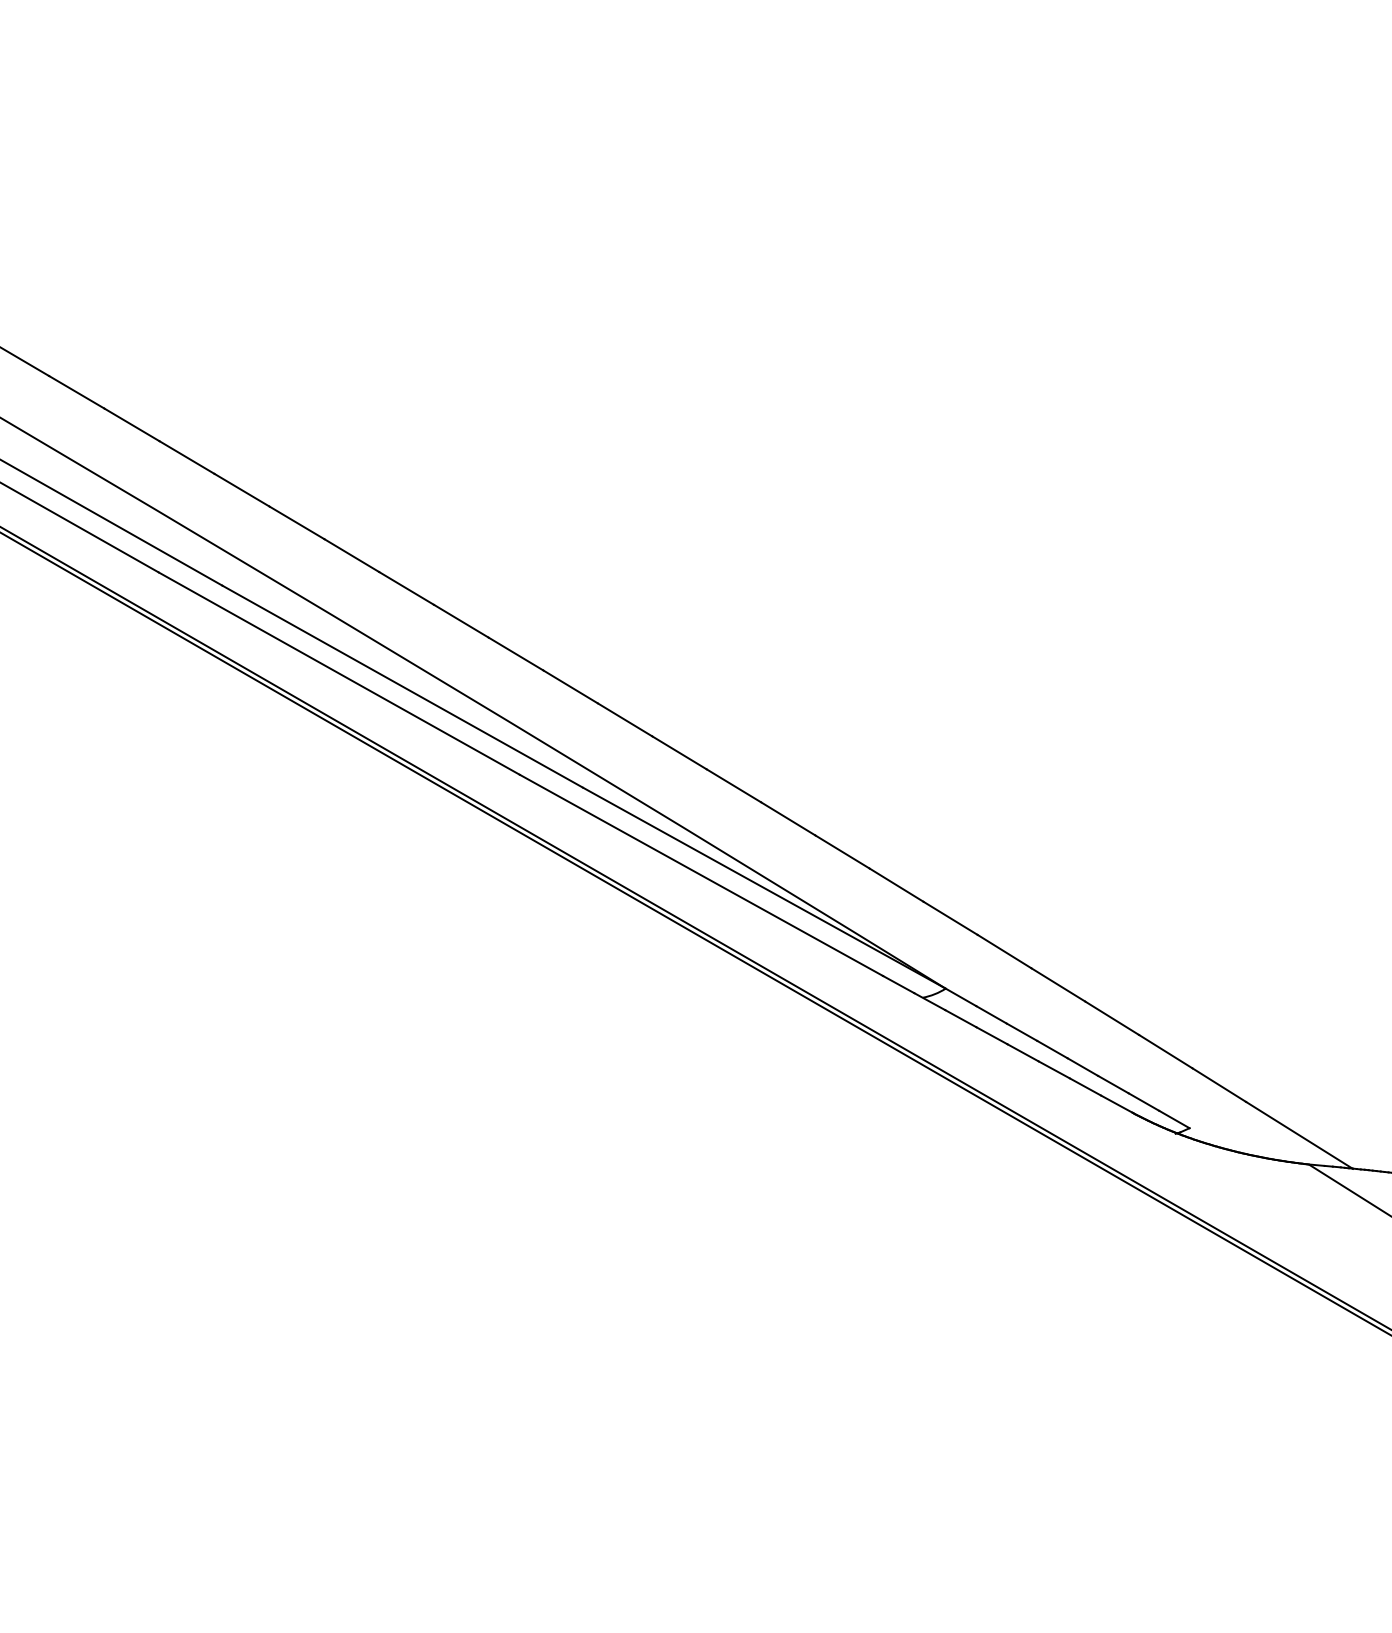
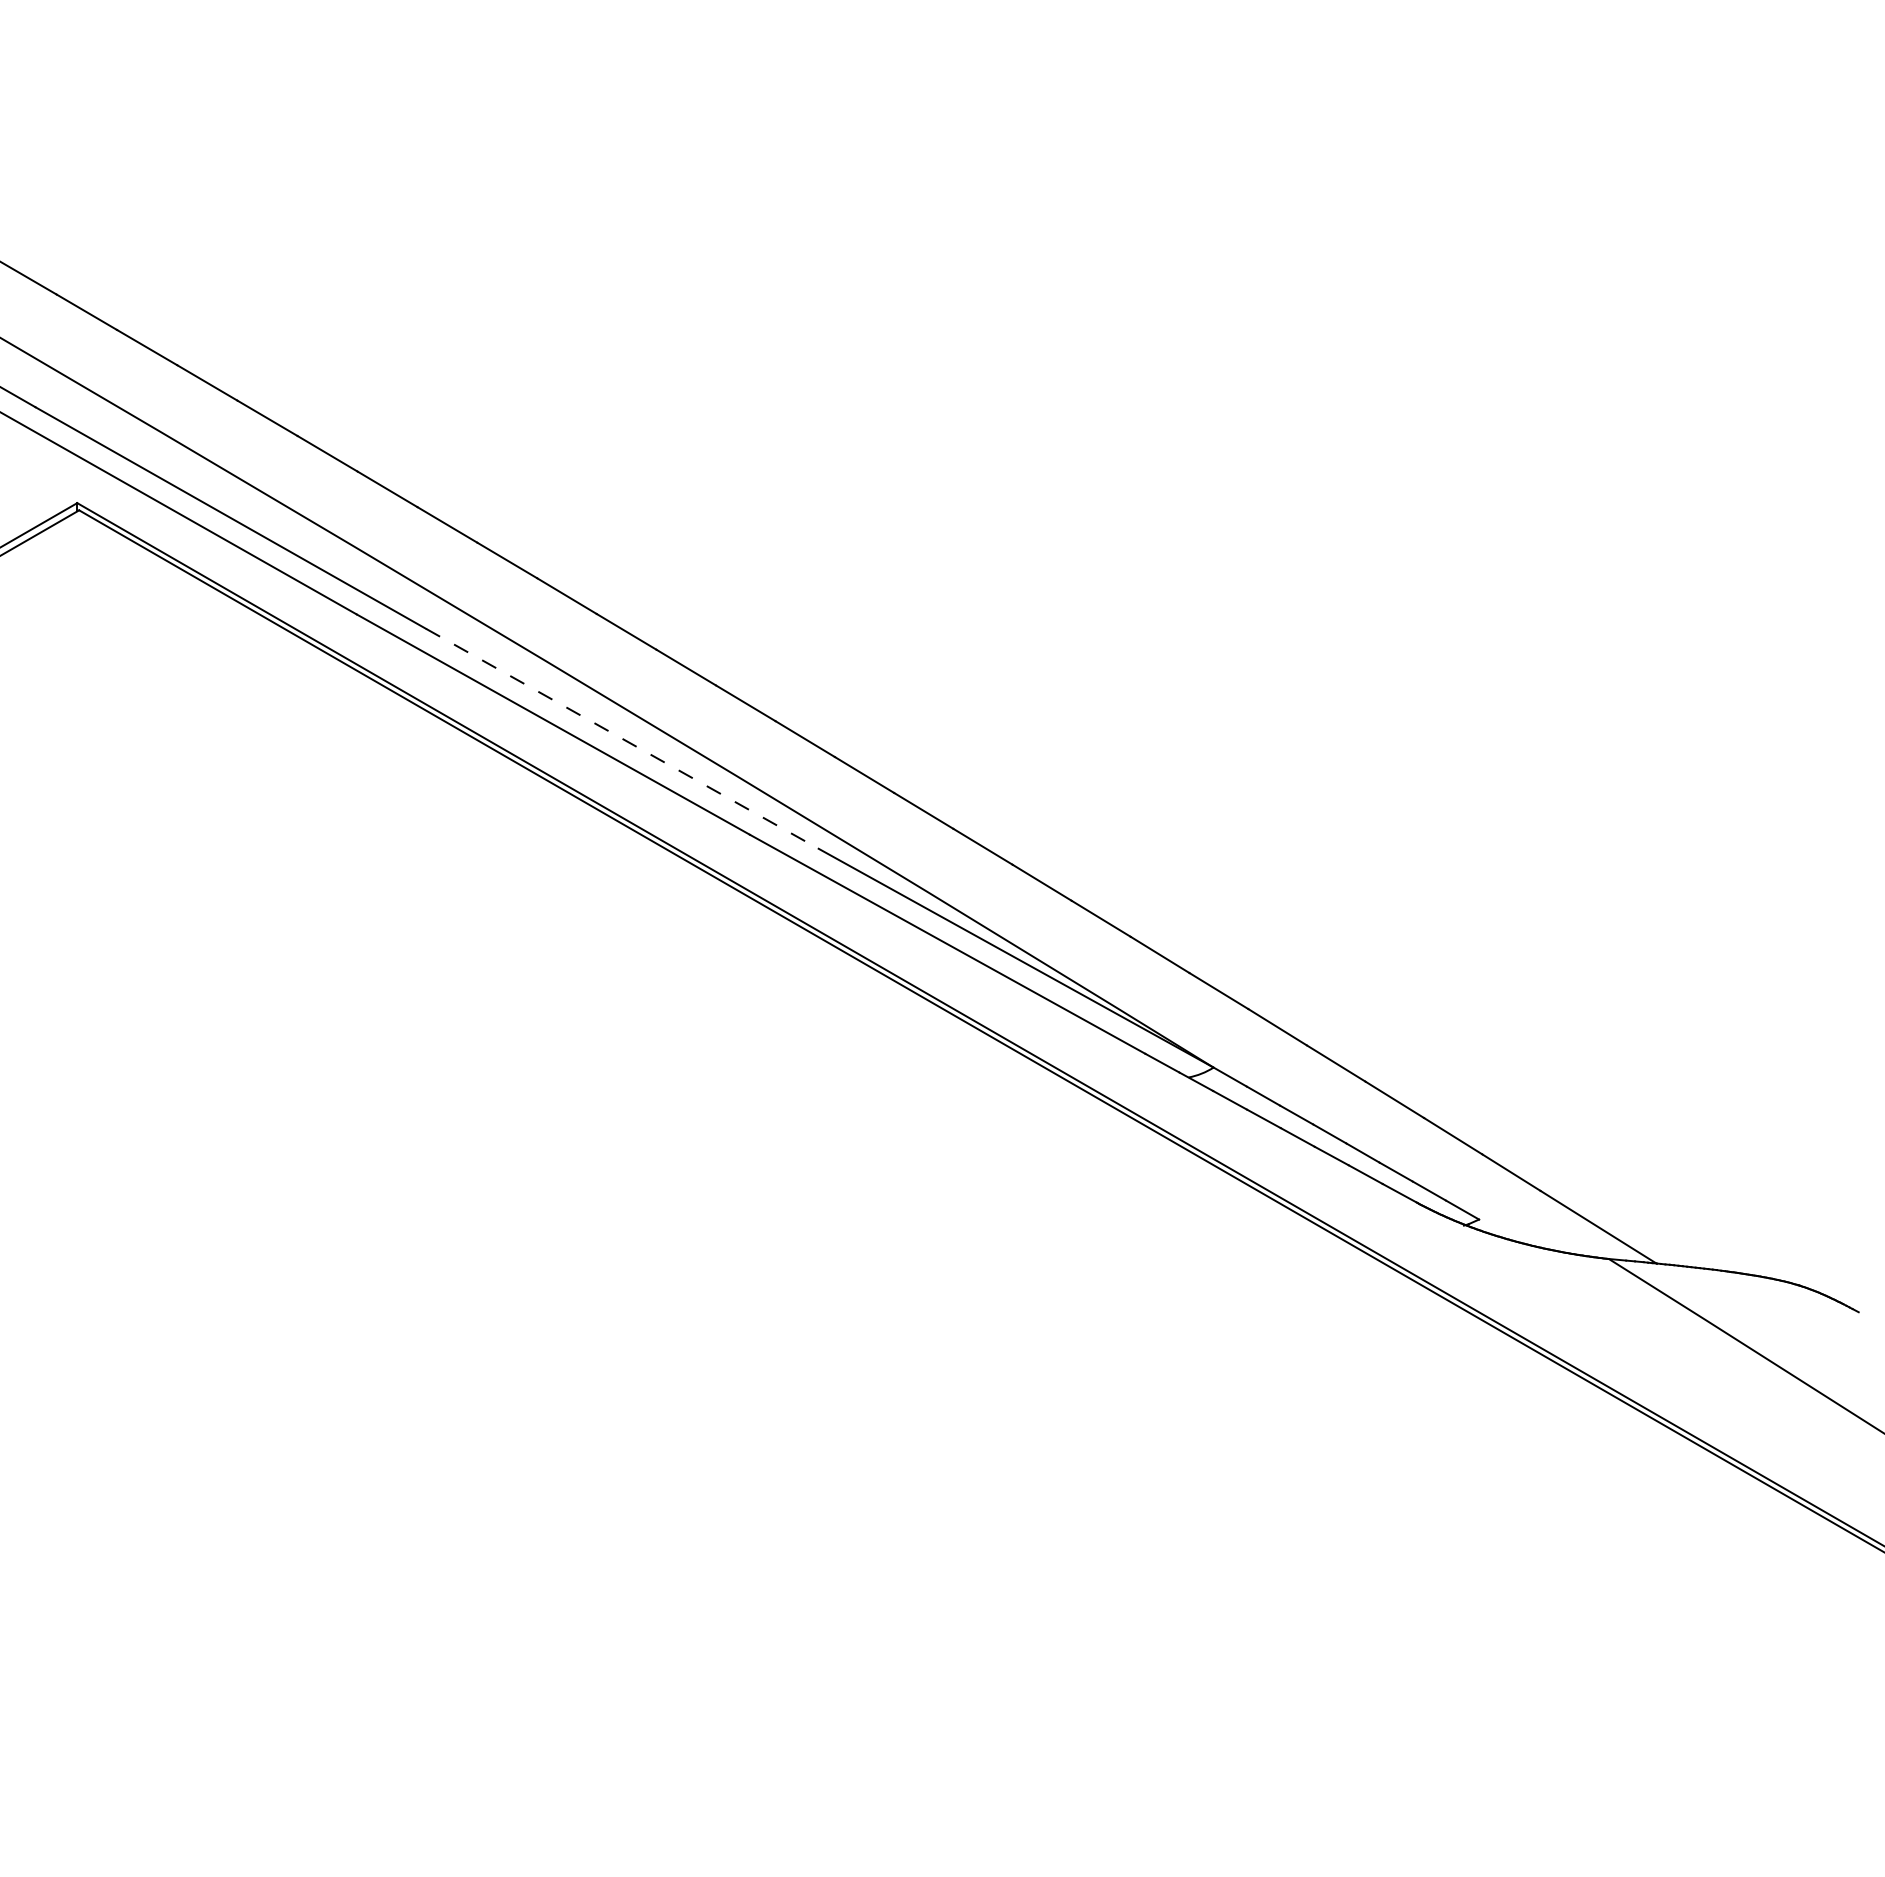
line: (402, 687) -> (622, 739), solid -> dashed

